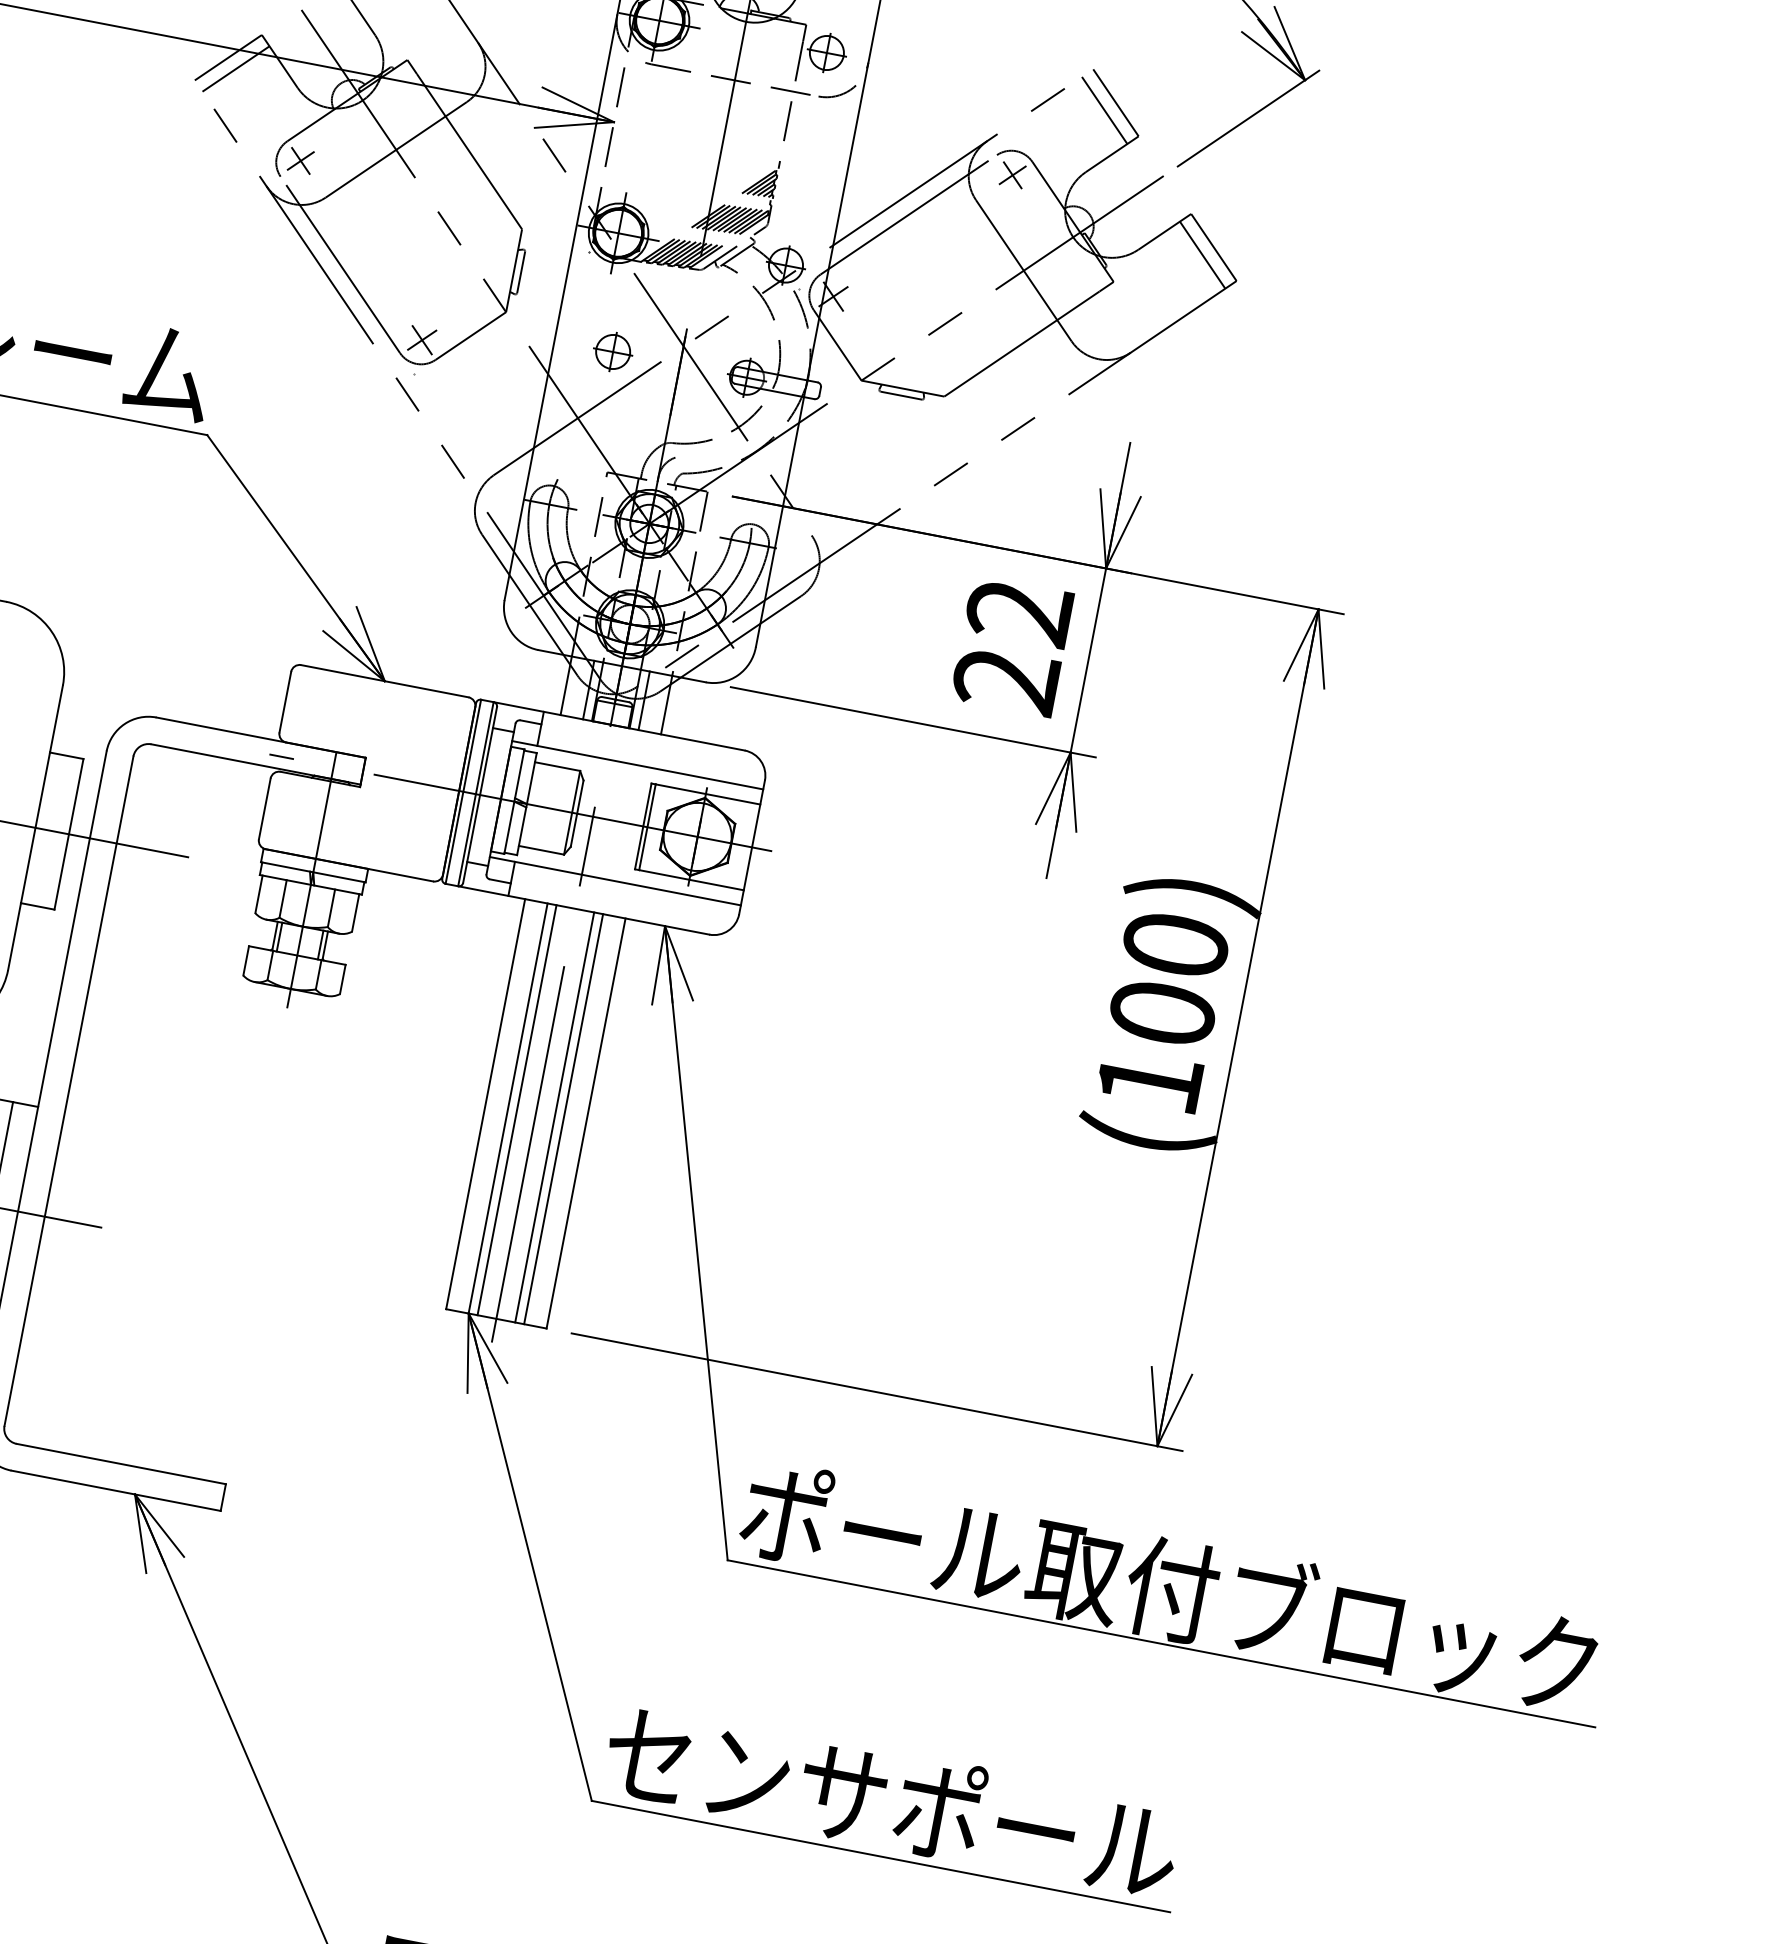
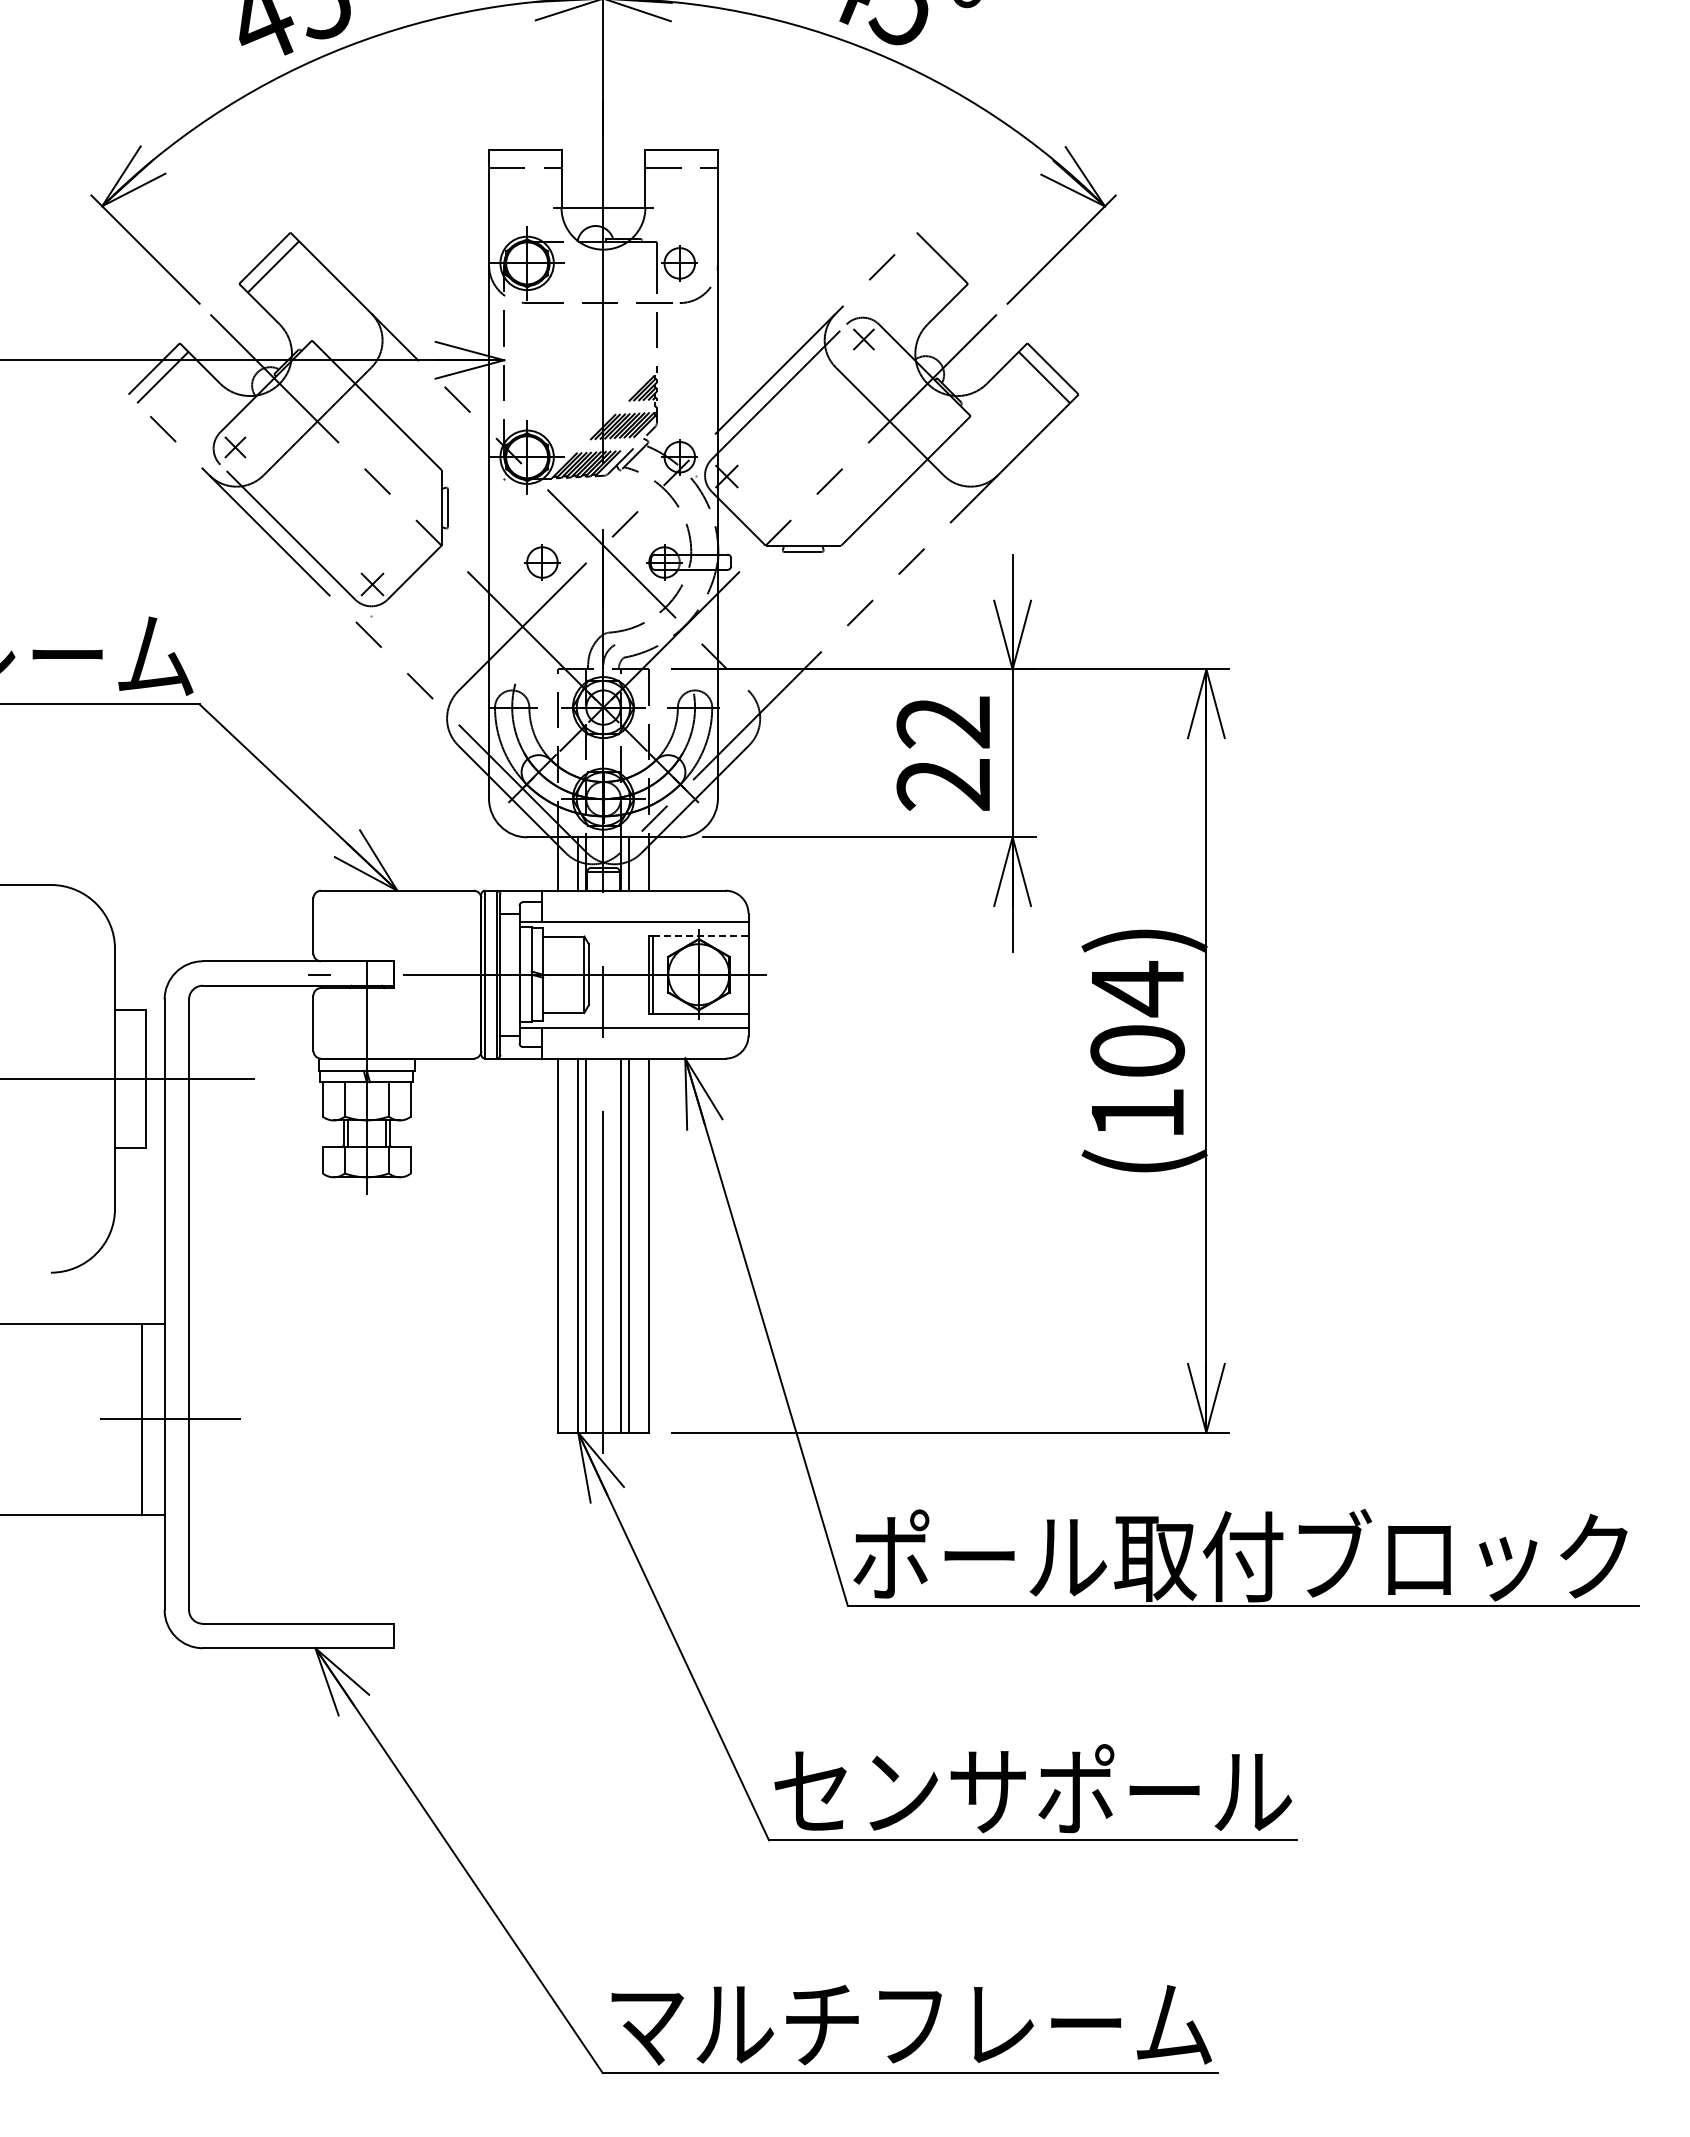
line: (1104, 109) -> (933, 266), removed
line: (707, 794) -> (700, 935), solid -> dashed
text: (1175, 945) -> (1137, 989), (100) -> (104)

